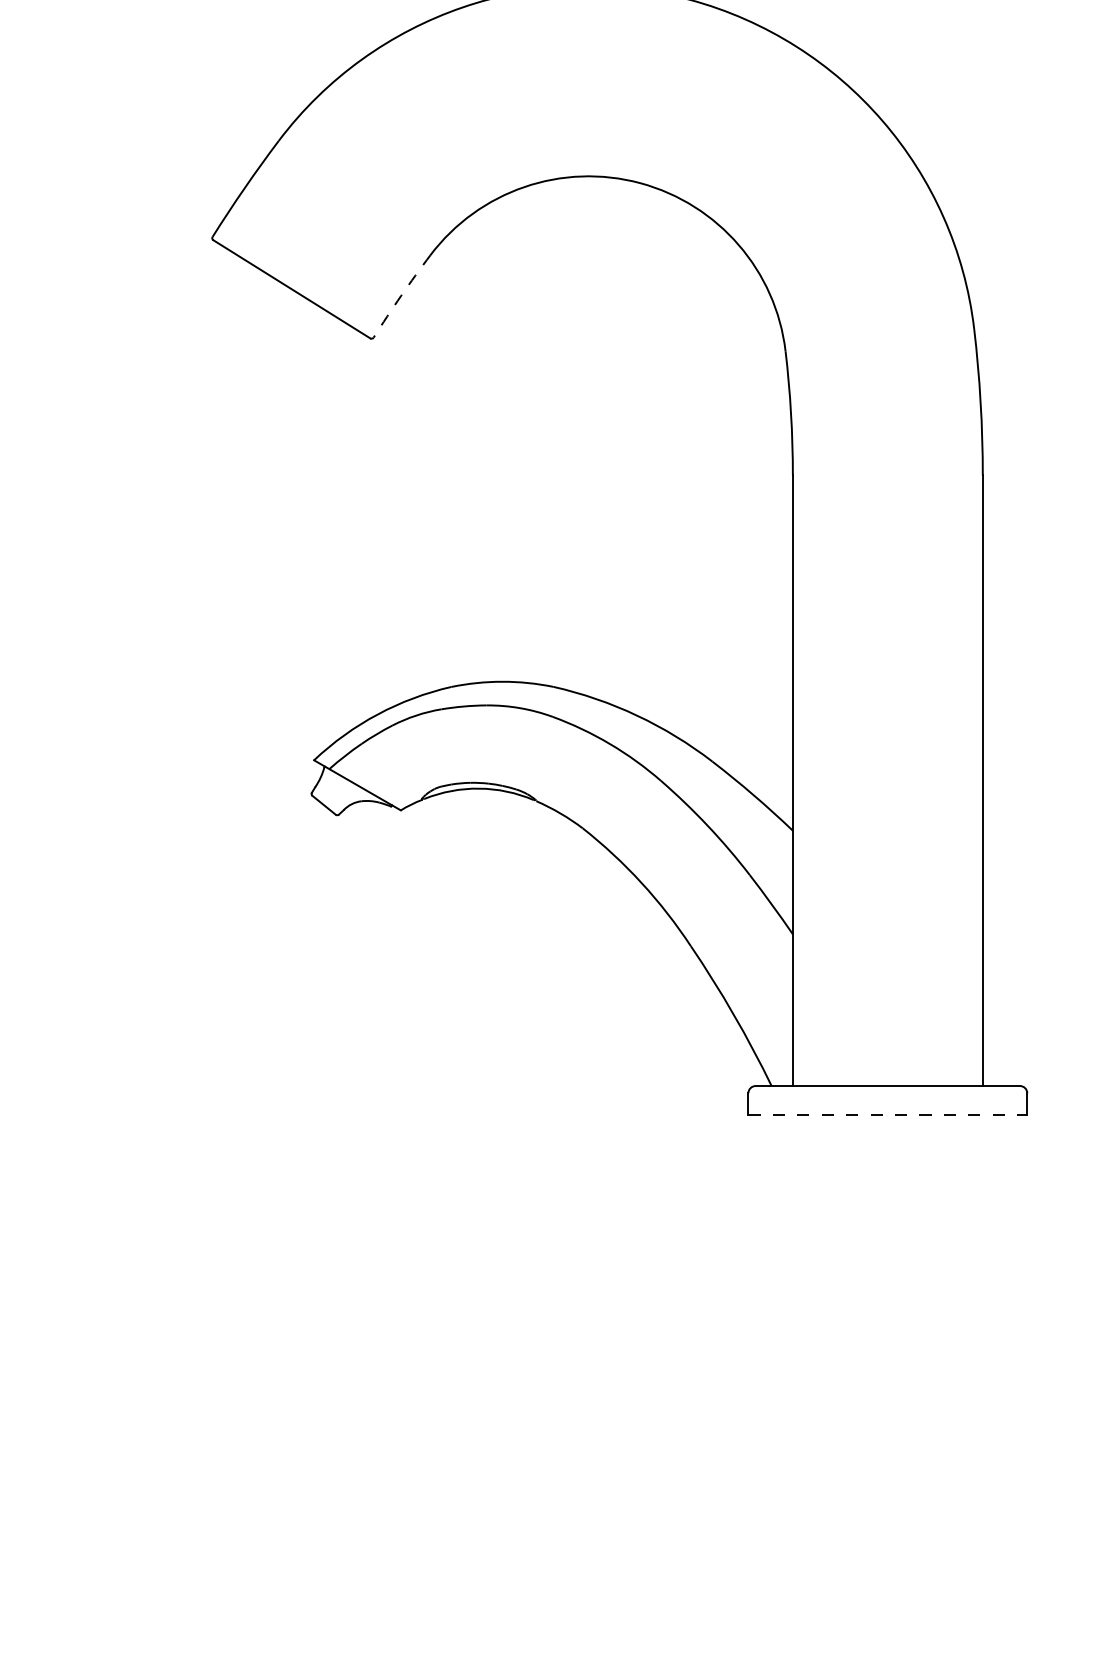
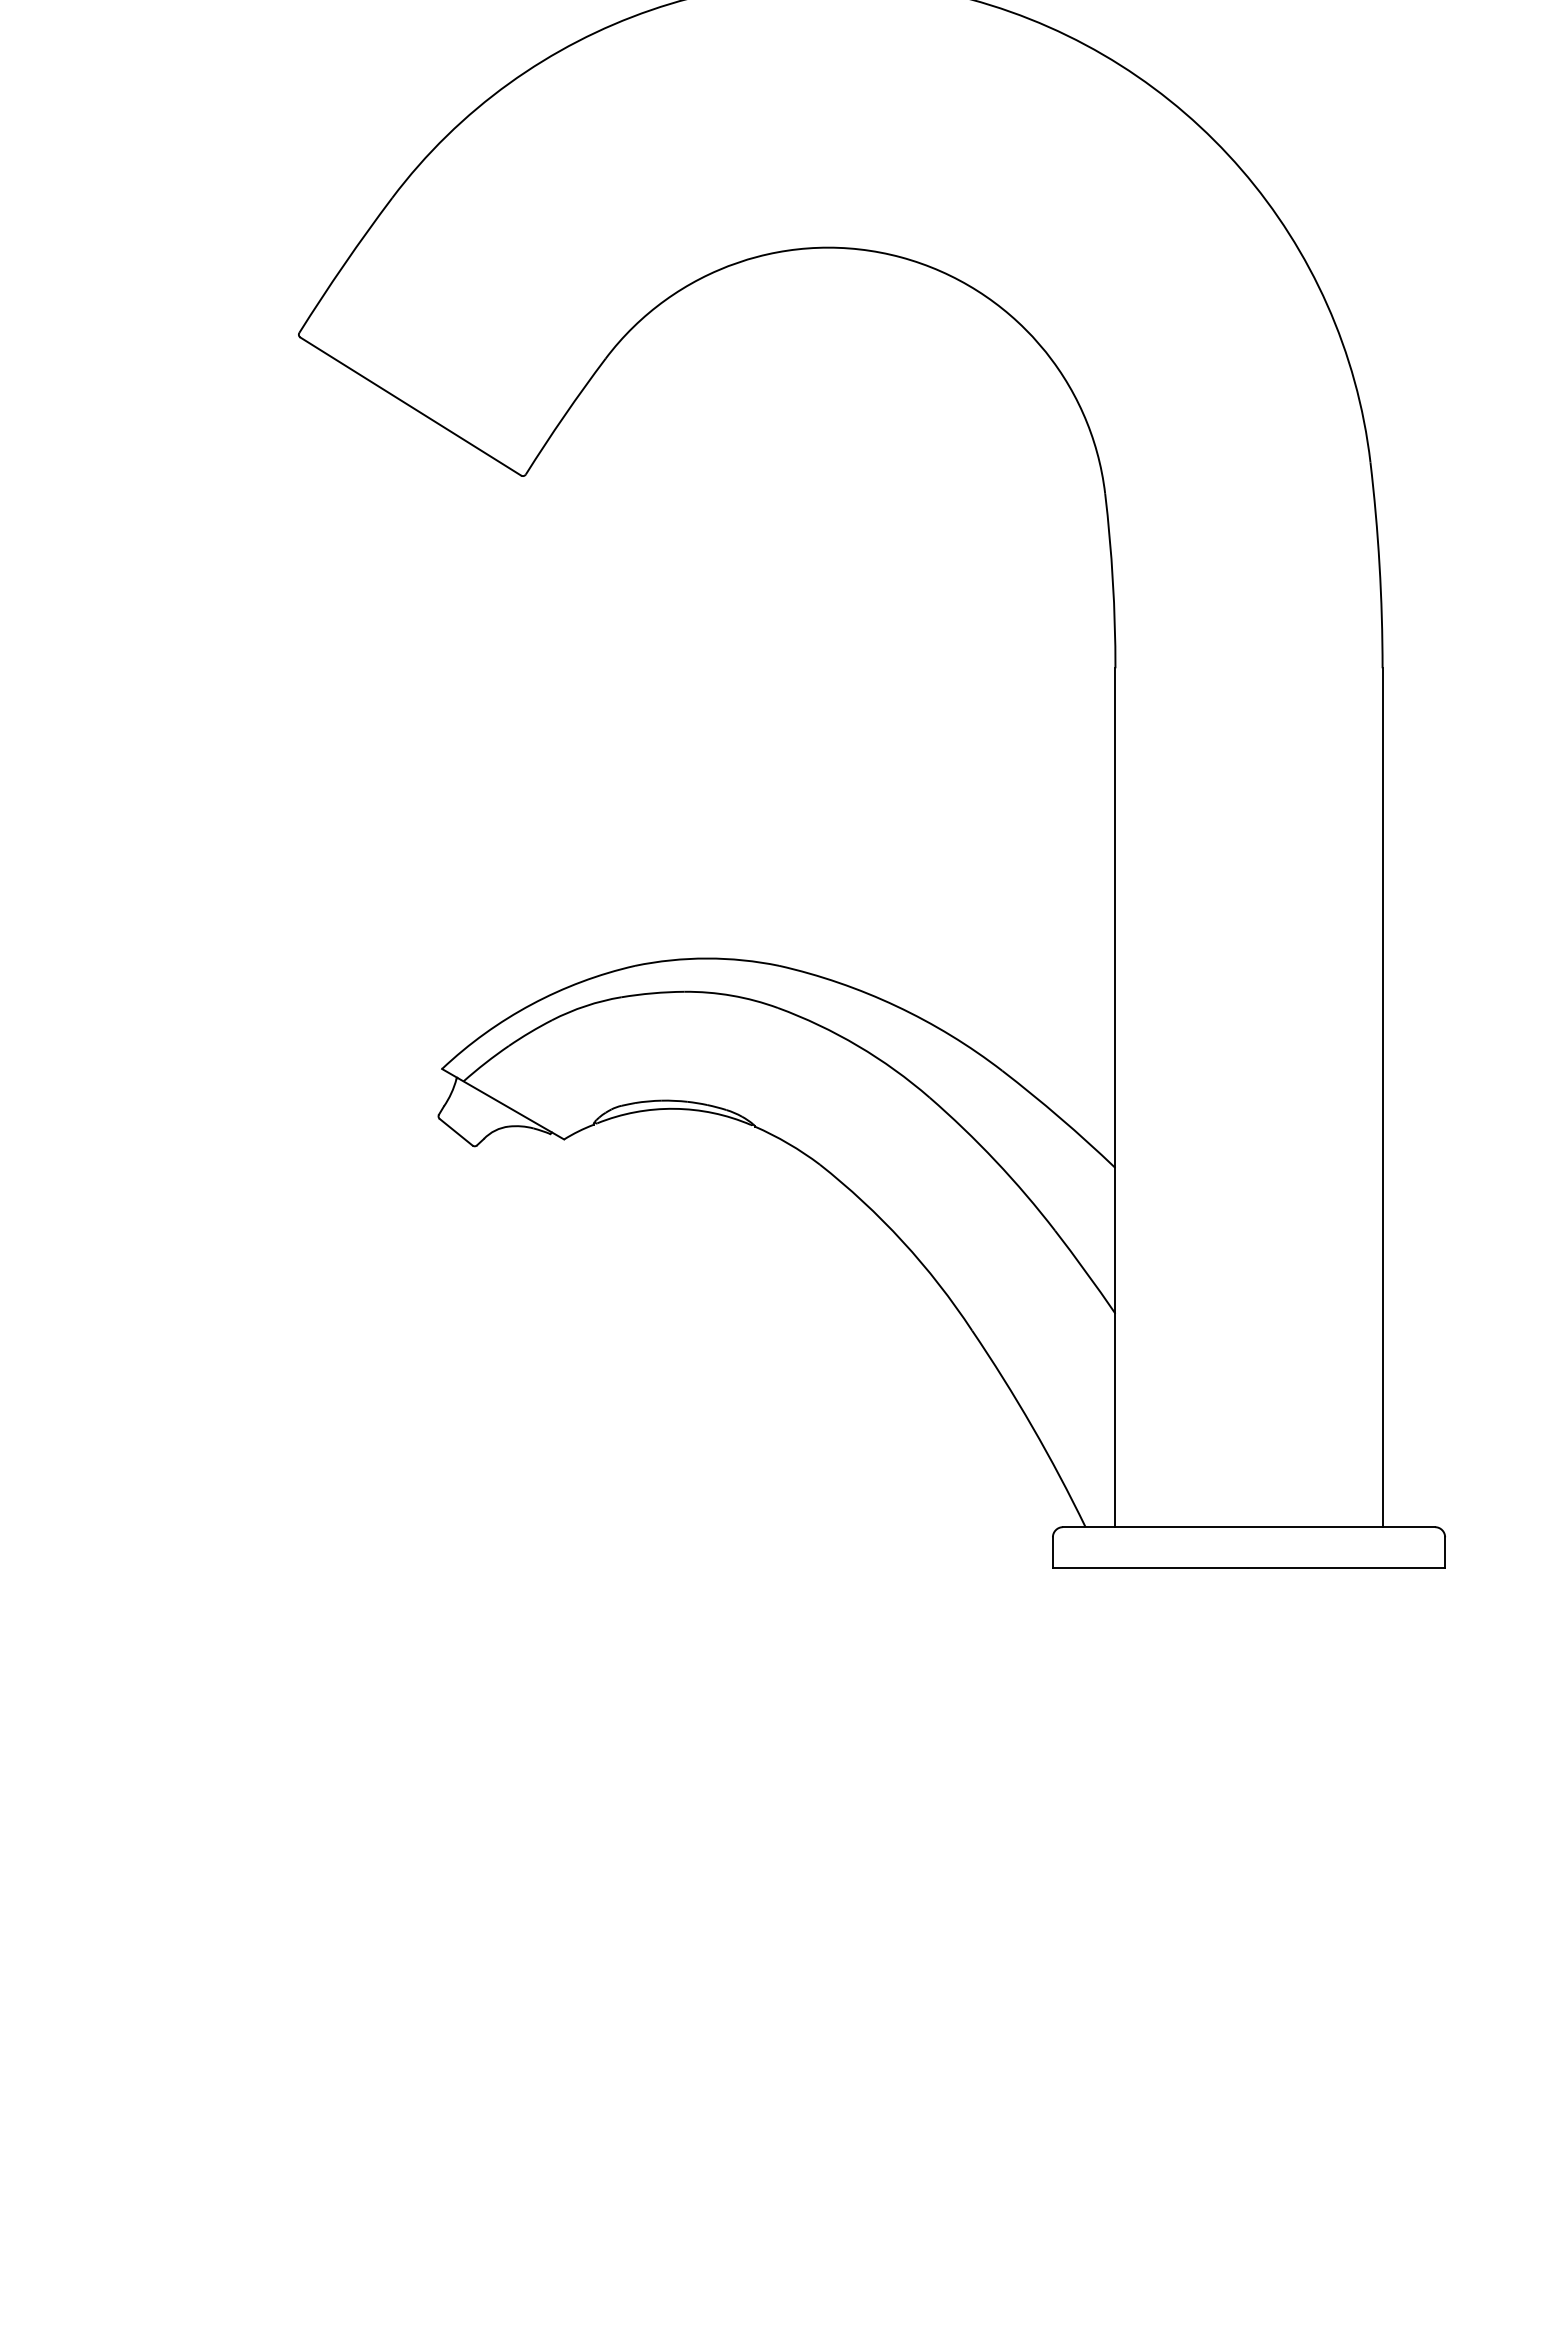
arc: (401, 295) -> (564, 415), dashed -> solid
line: (888, 1114) -> (1249, 1567), dashed -> solid

